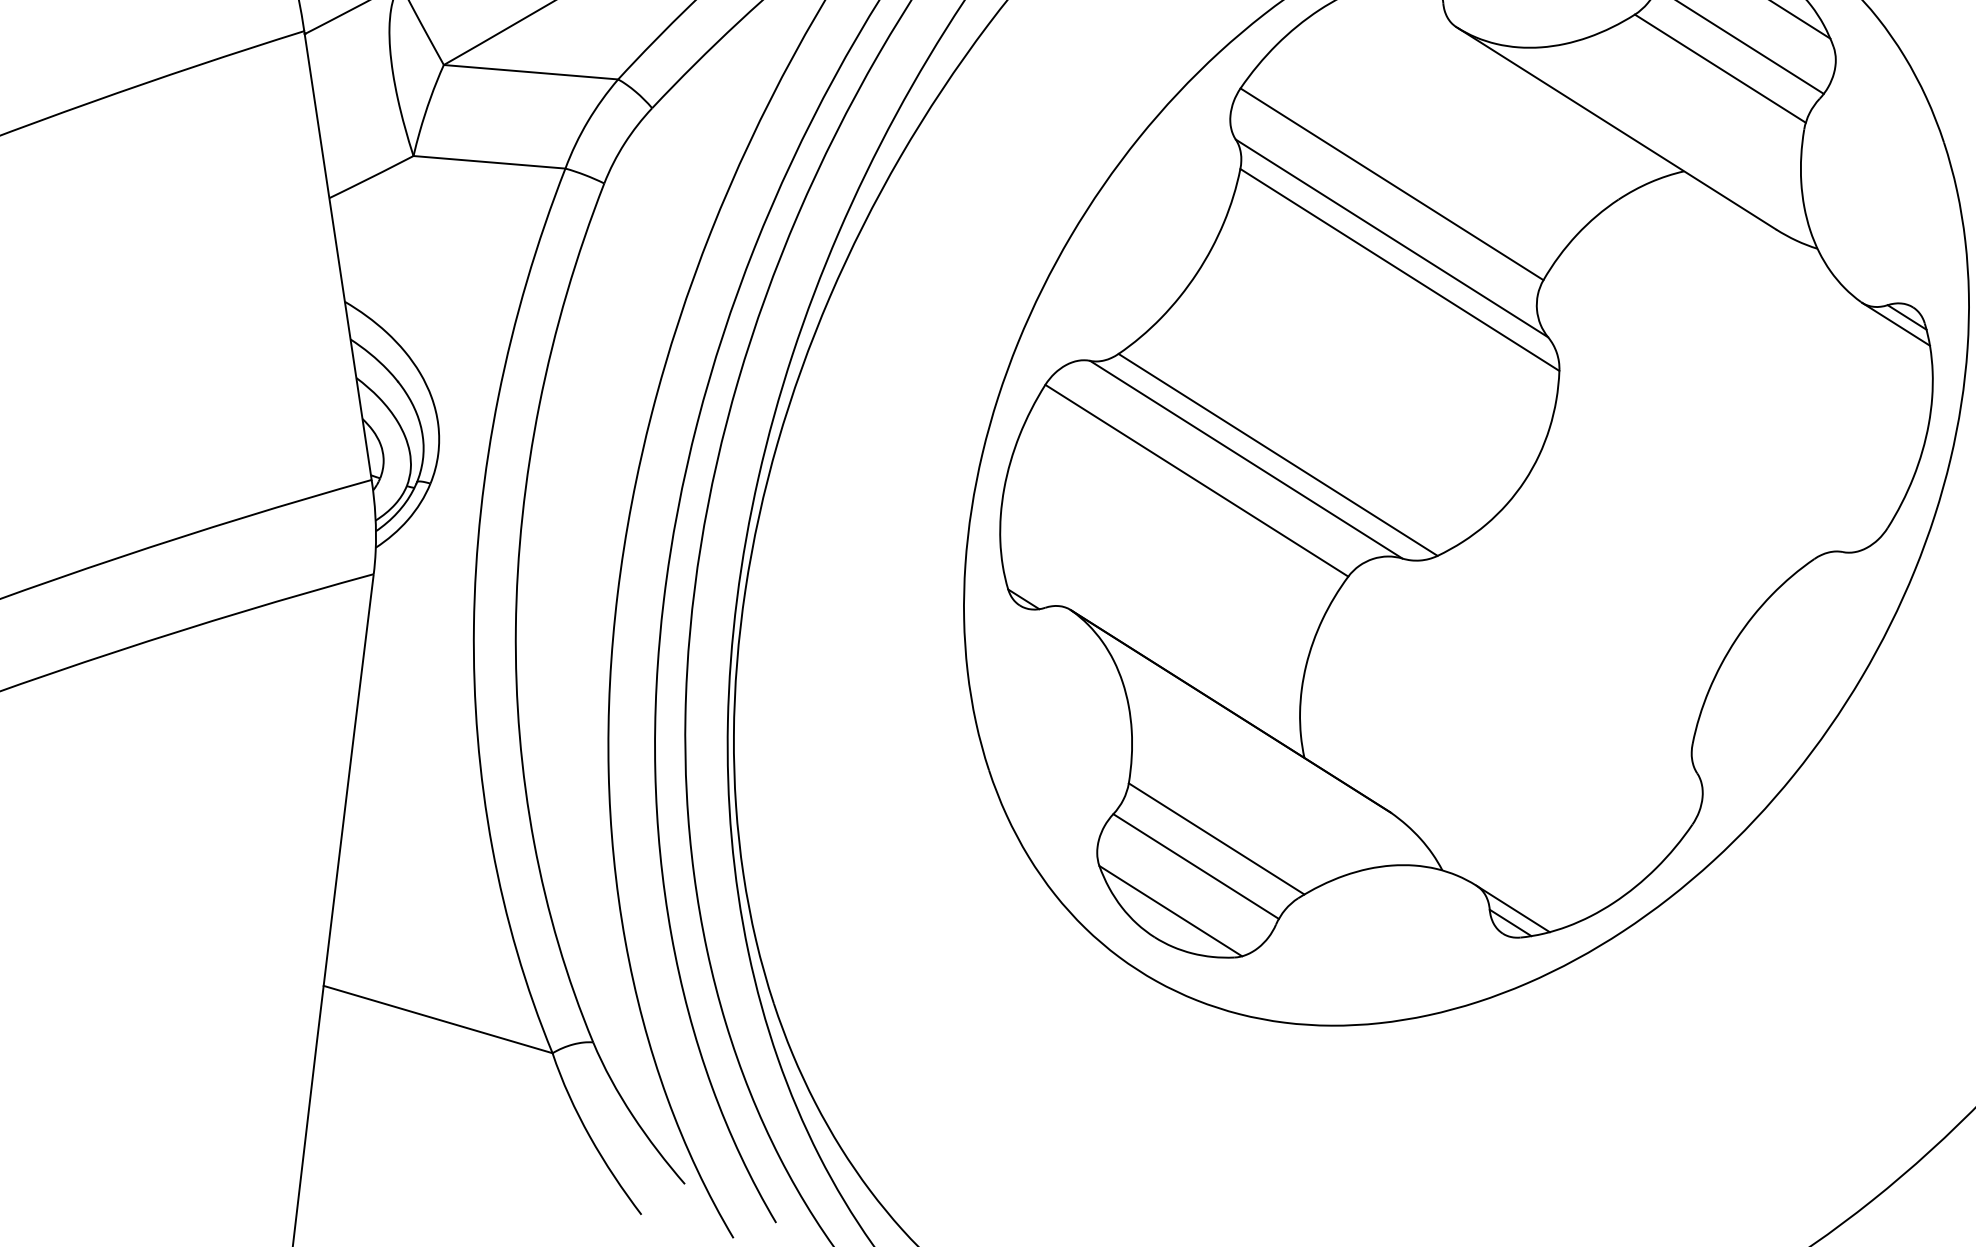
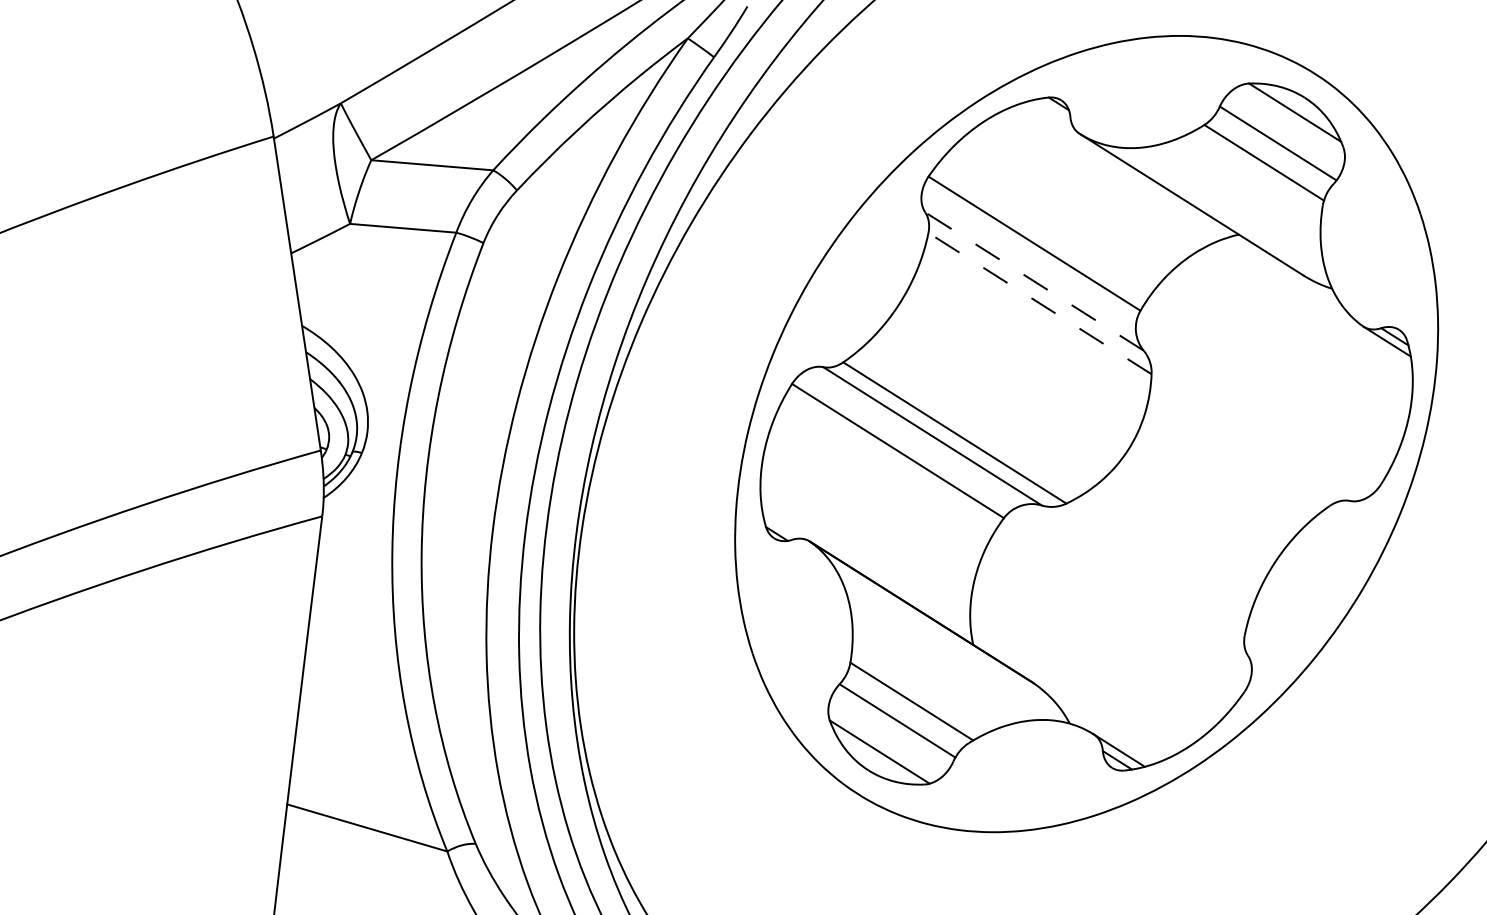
line: (1391, 238) -> (1034, 281), solid -> dashed
line: (1399, 269) -> (1039, 303), solid -> dashed

